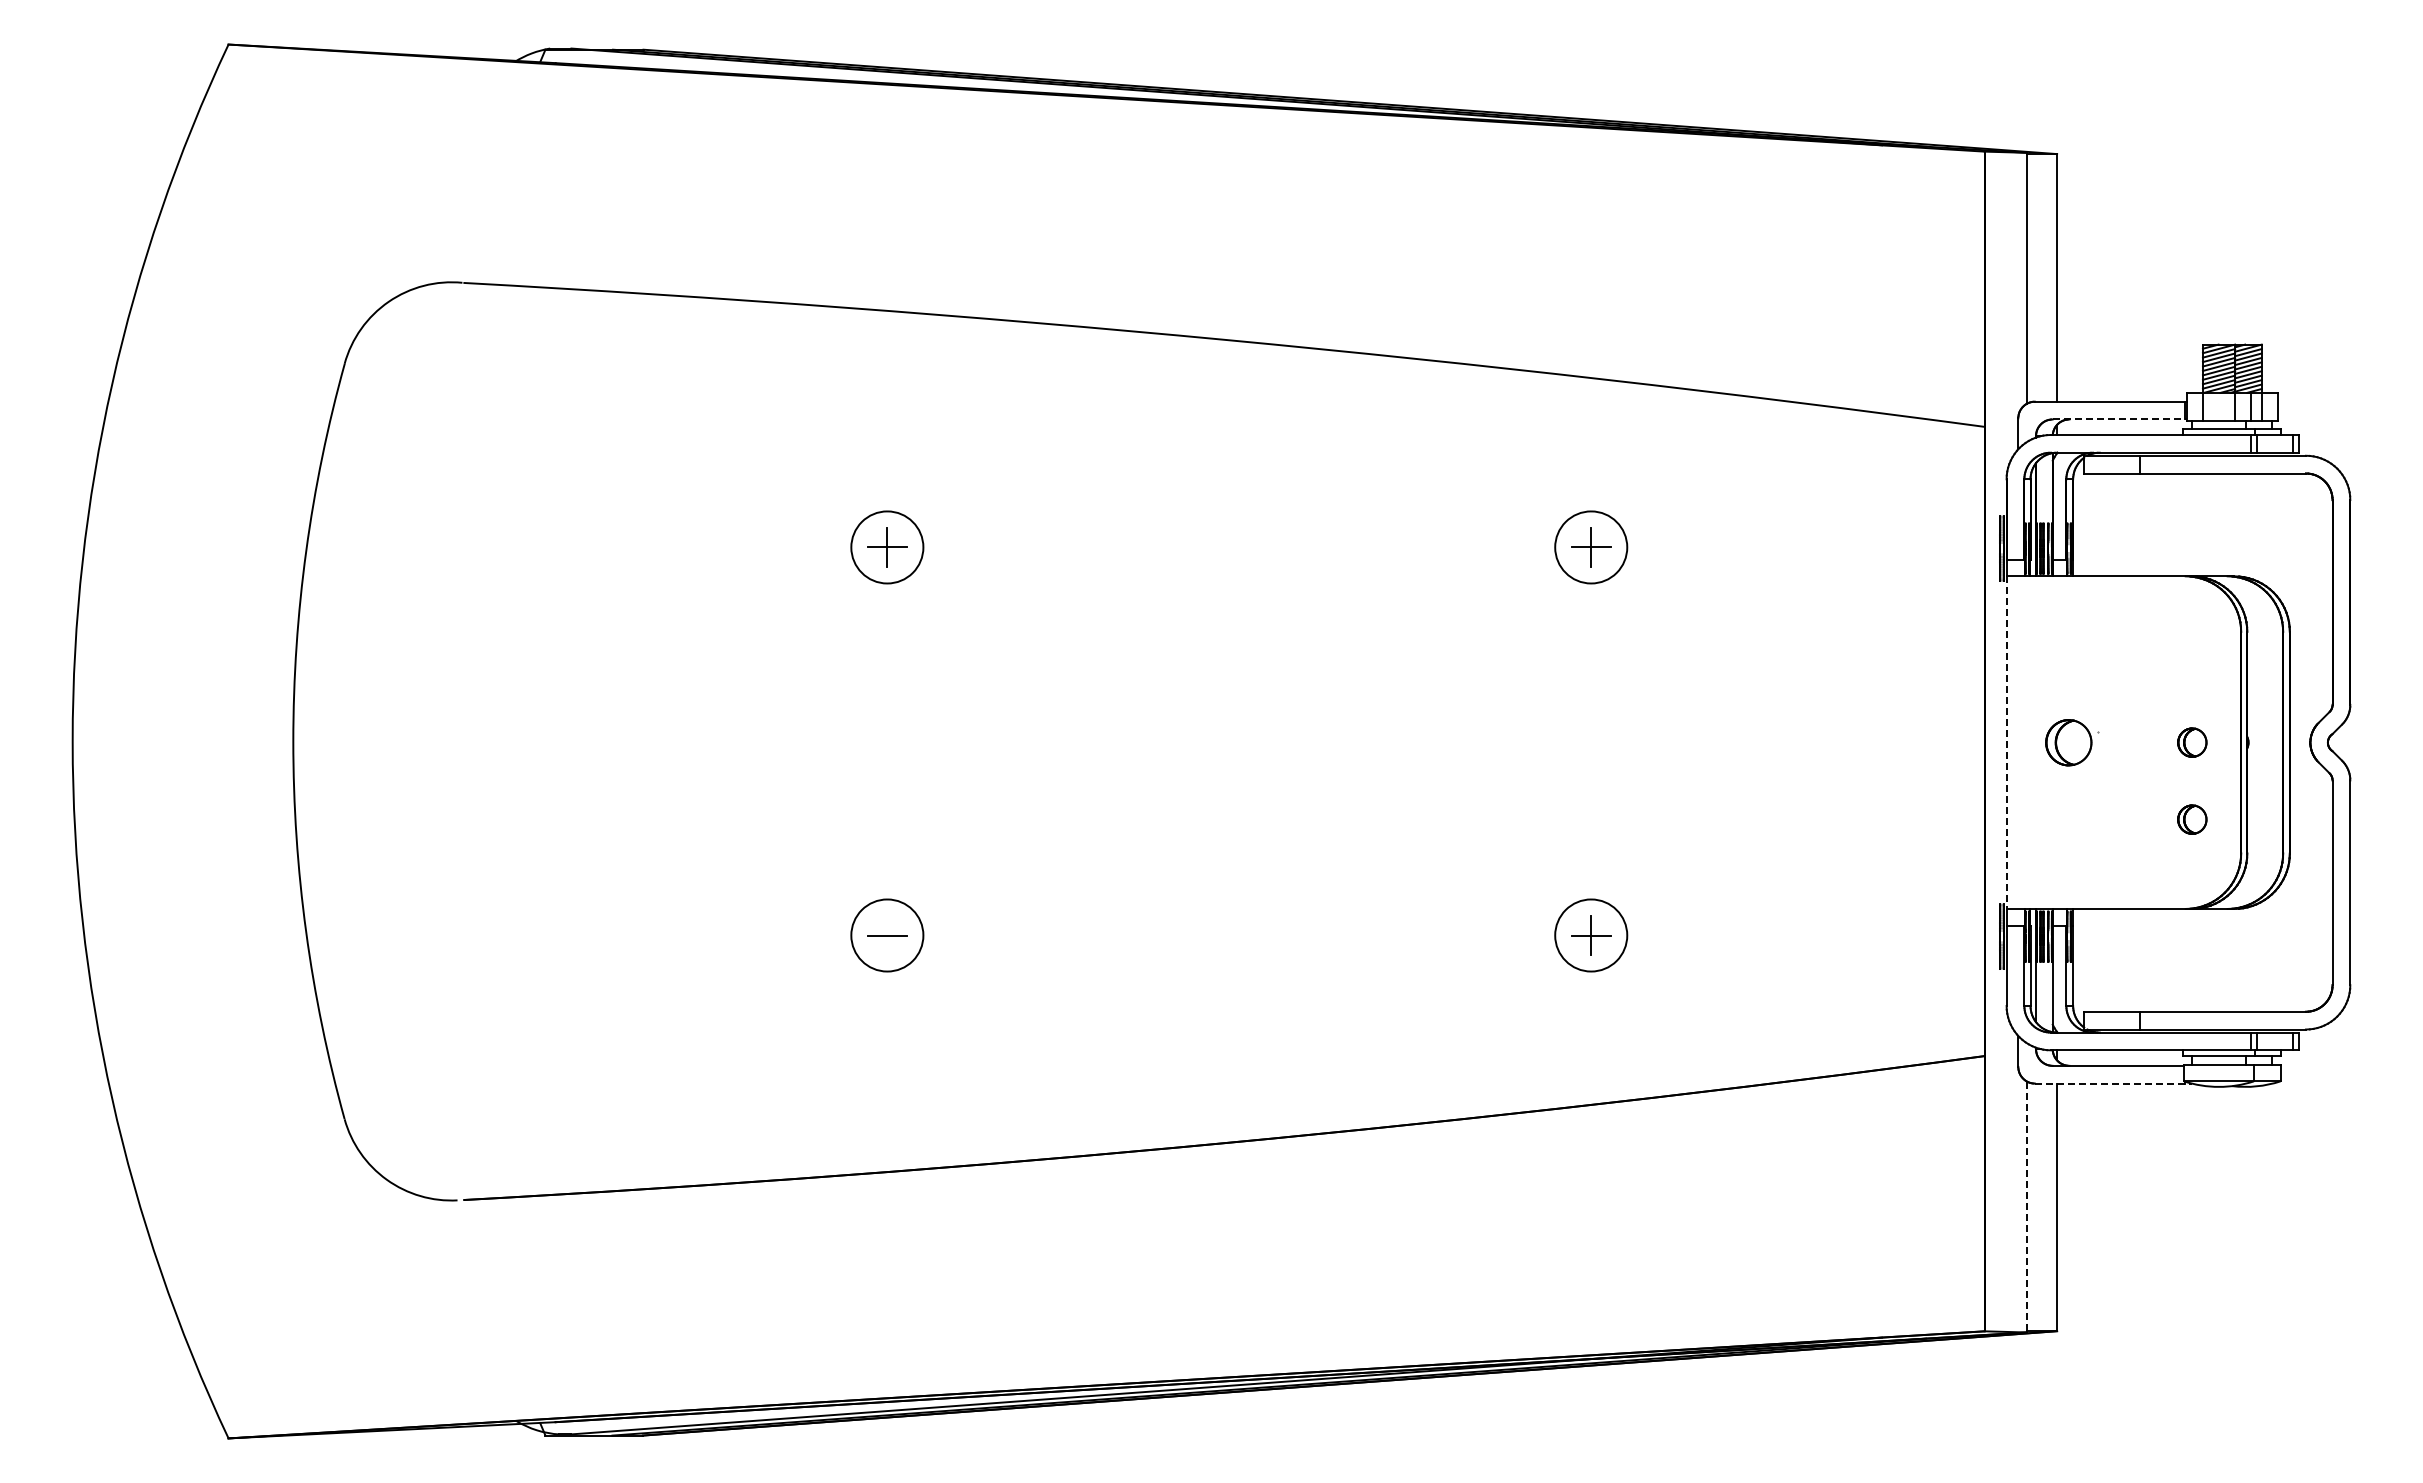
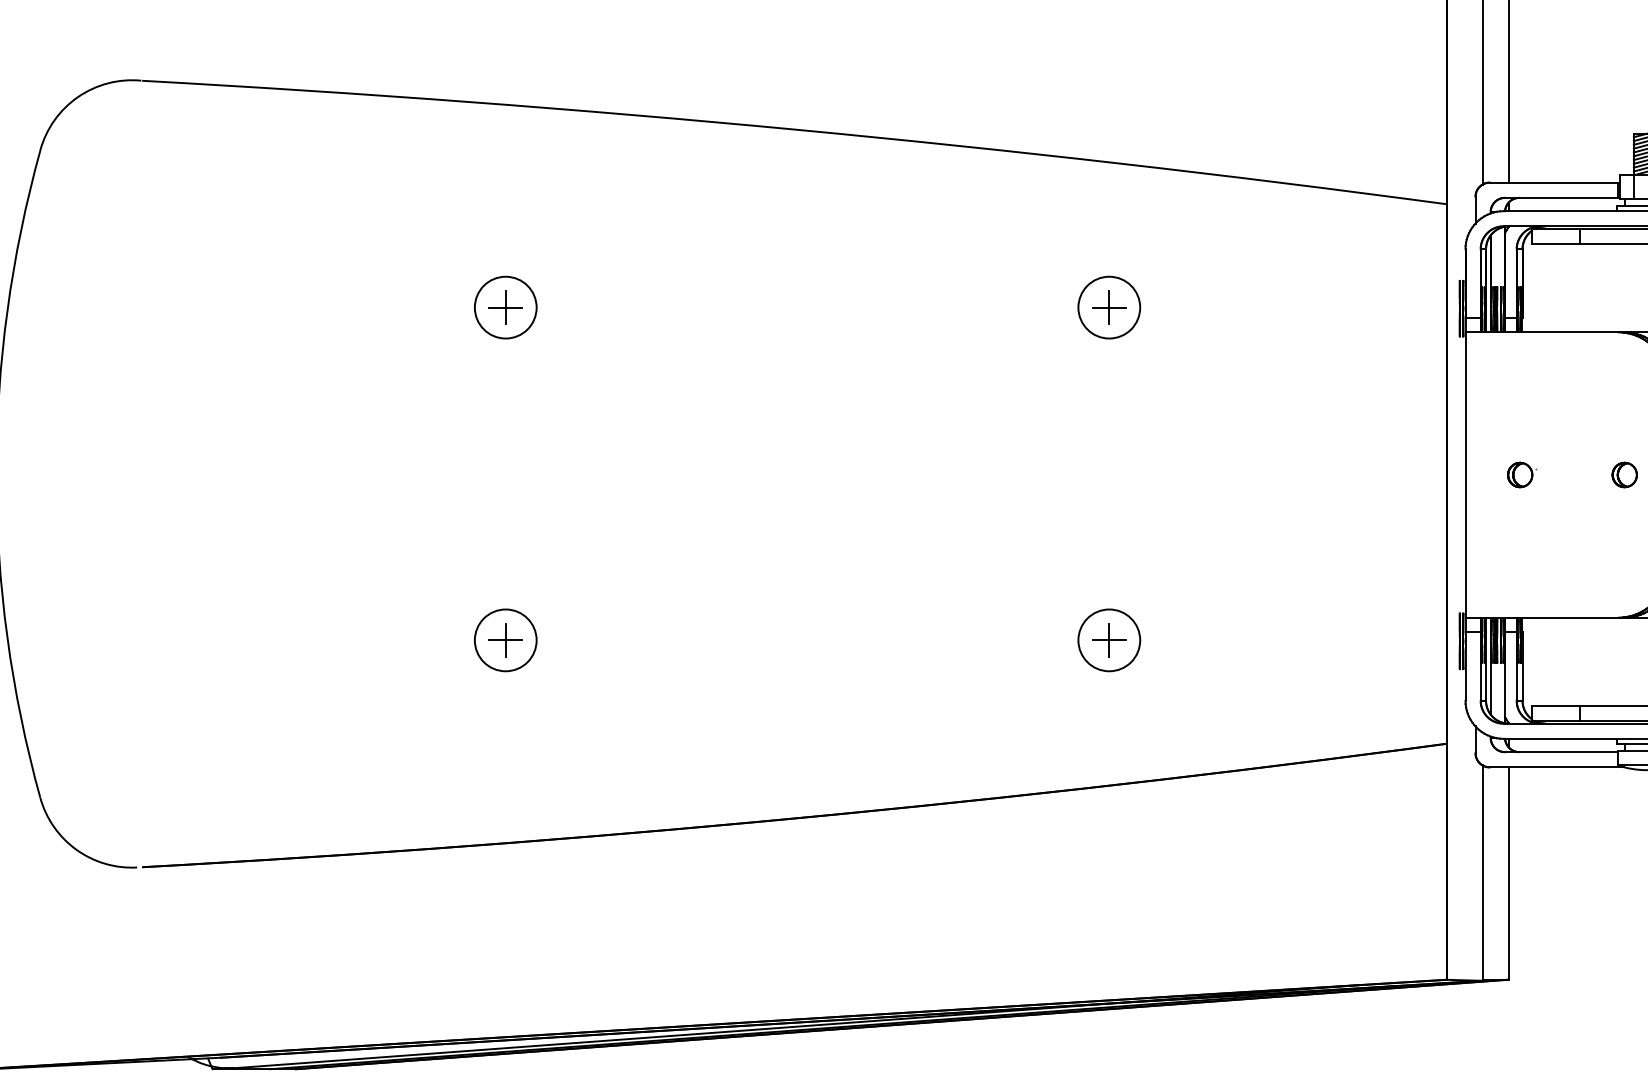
line: (2120, 419) -> (1563, 197), dashed -> solid
part: (2072, 742) -> (1522, 474), size x0.62
line: (2006, 743) -> (1465, 475), dashed -> solid
part: (2192, 819) -> (1624, 540), removed
line: (887, 935) -> (505, 640), added
line: (2113, 1083) -> (1557, 767), dashed -> solid
line: (2026, 1206) -> (1482, 872), dashed -> solid

